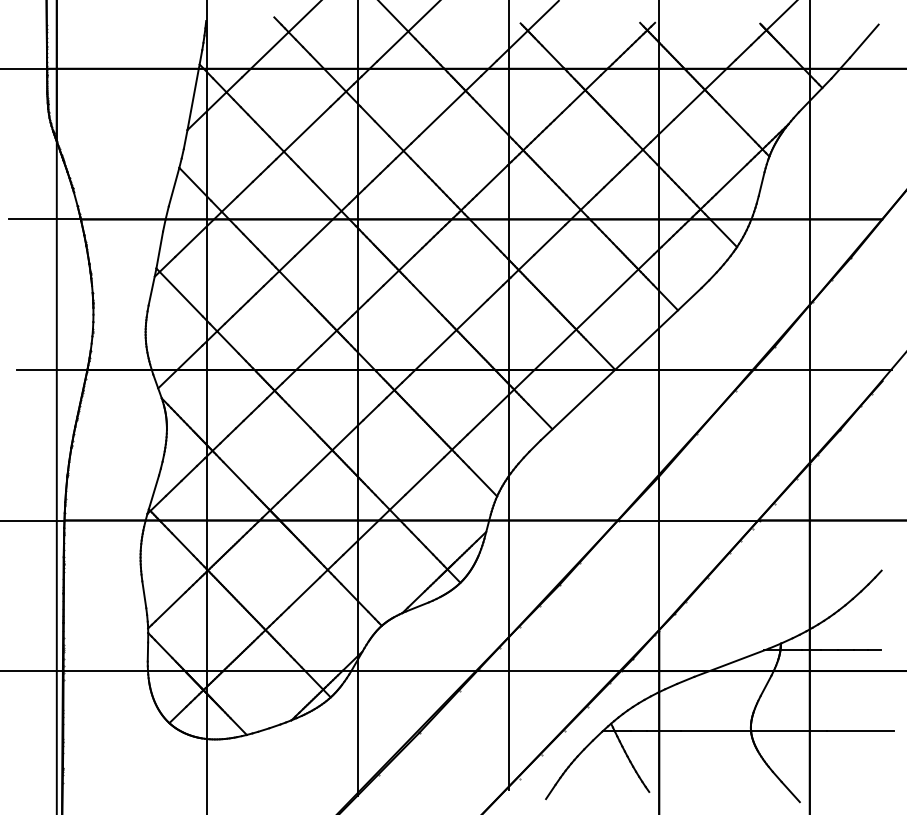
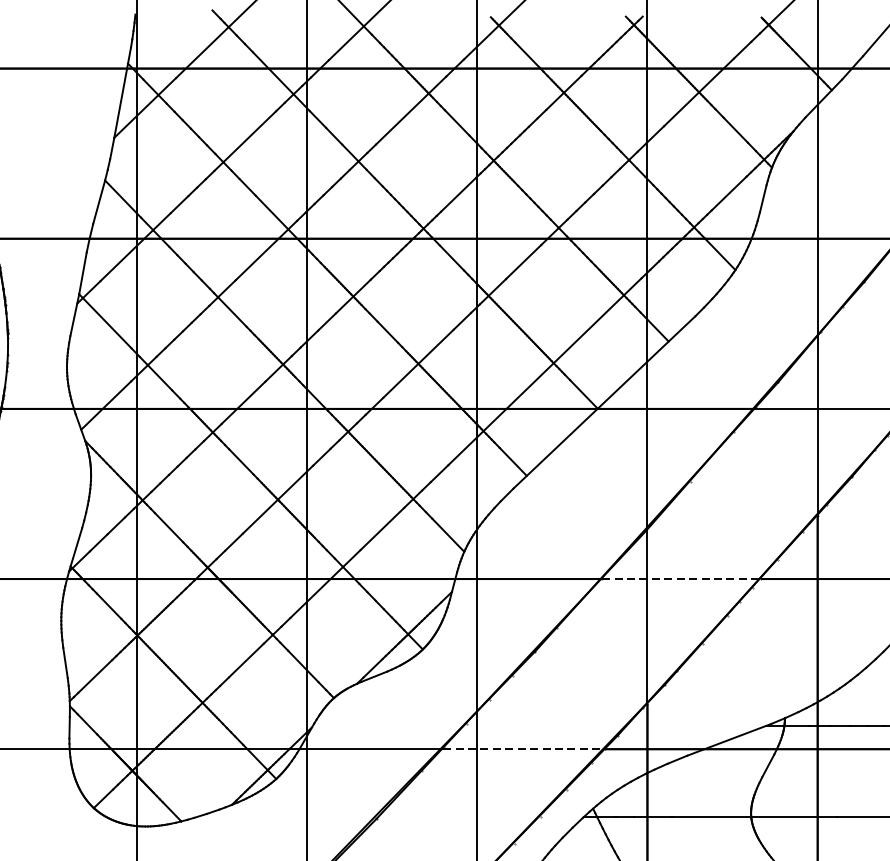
line: (689, 520) -> (681, 579), solid -> dashed
line: (550, 671) -> (524, 749), solid -> dashed

